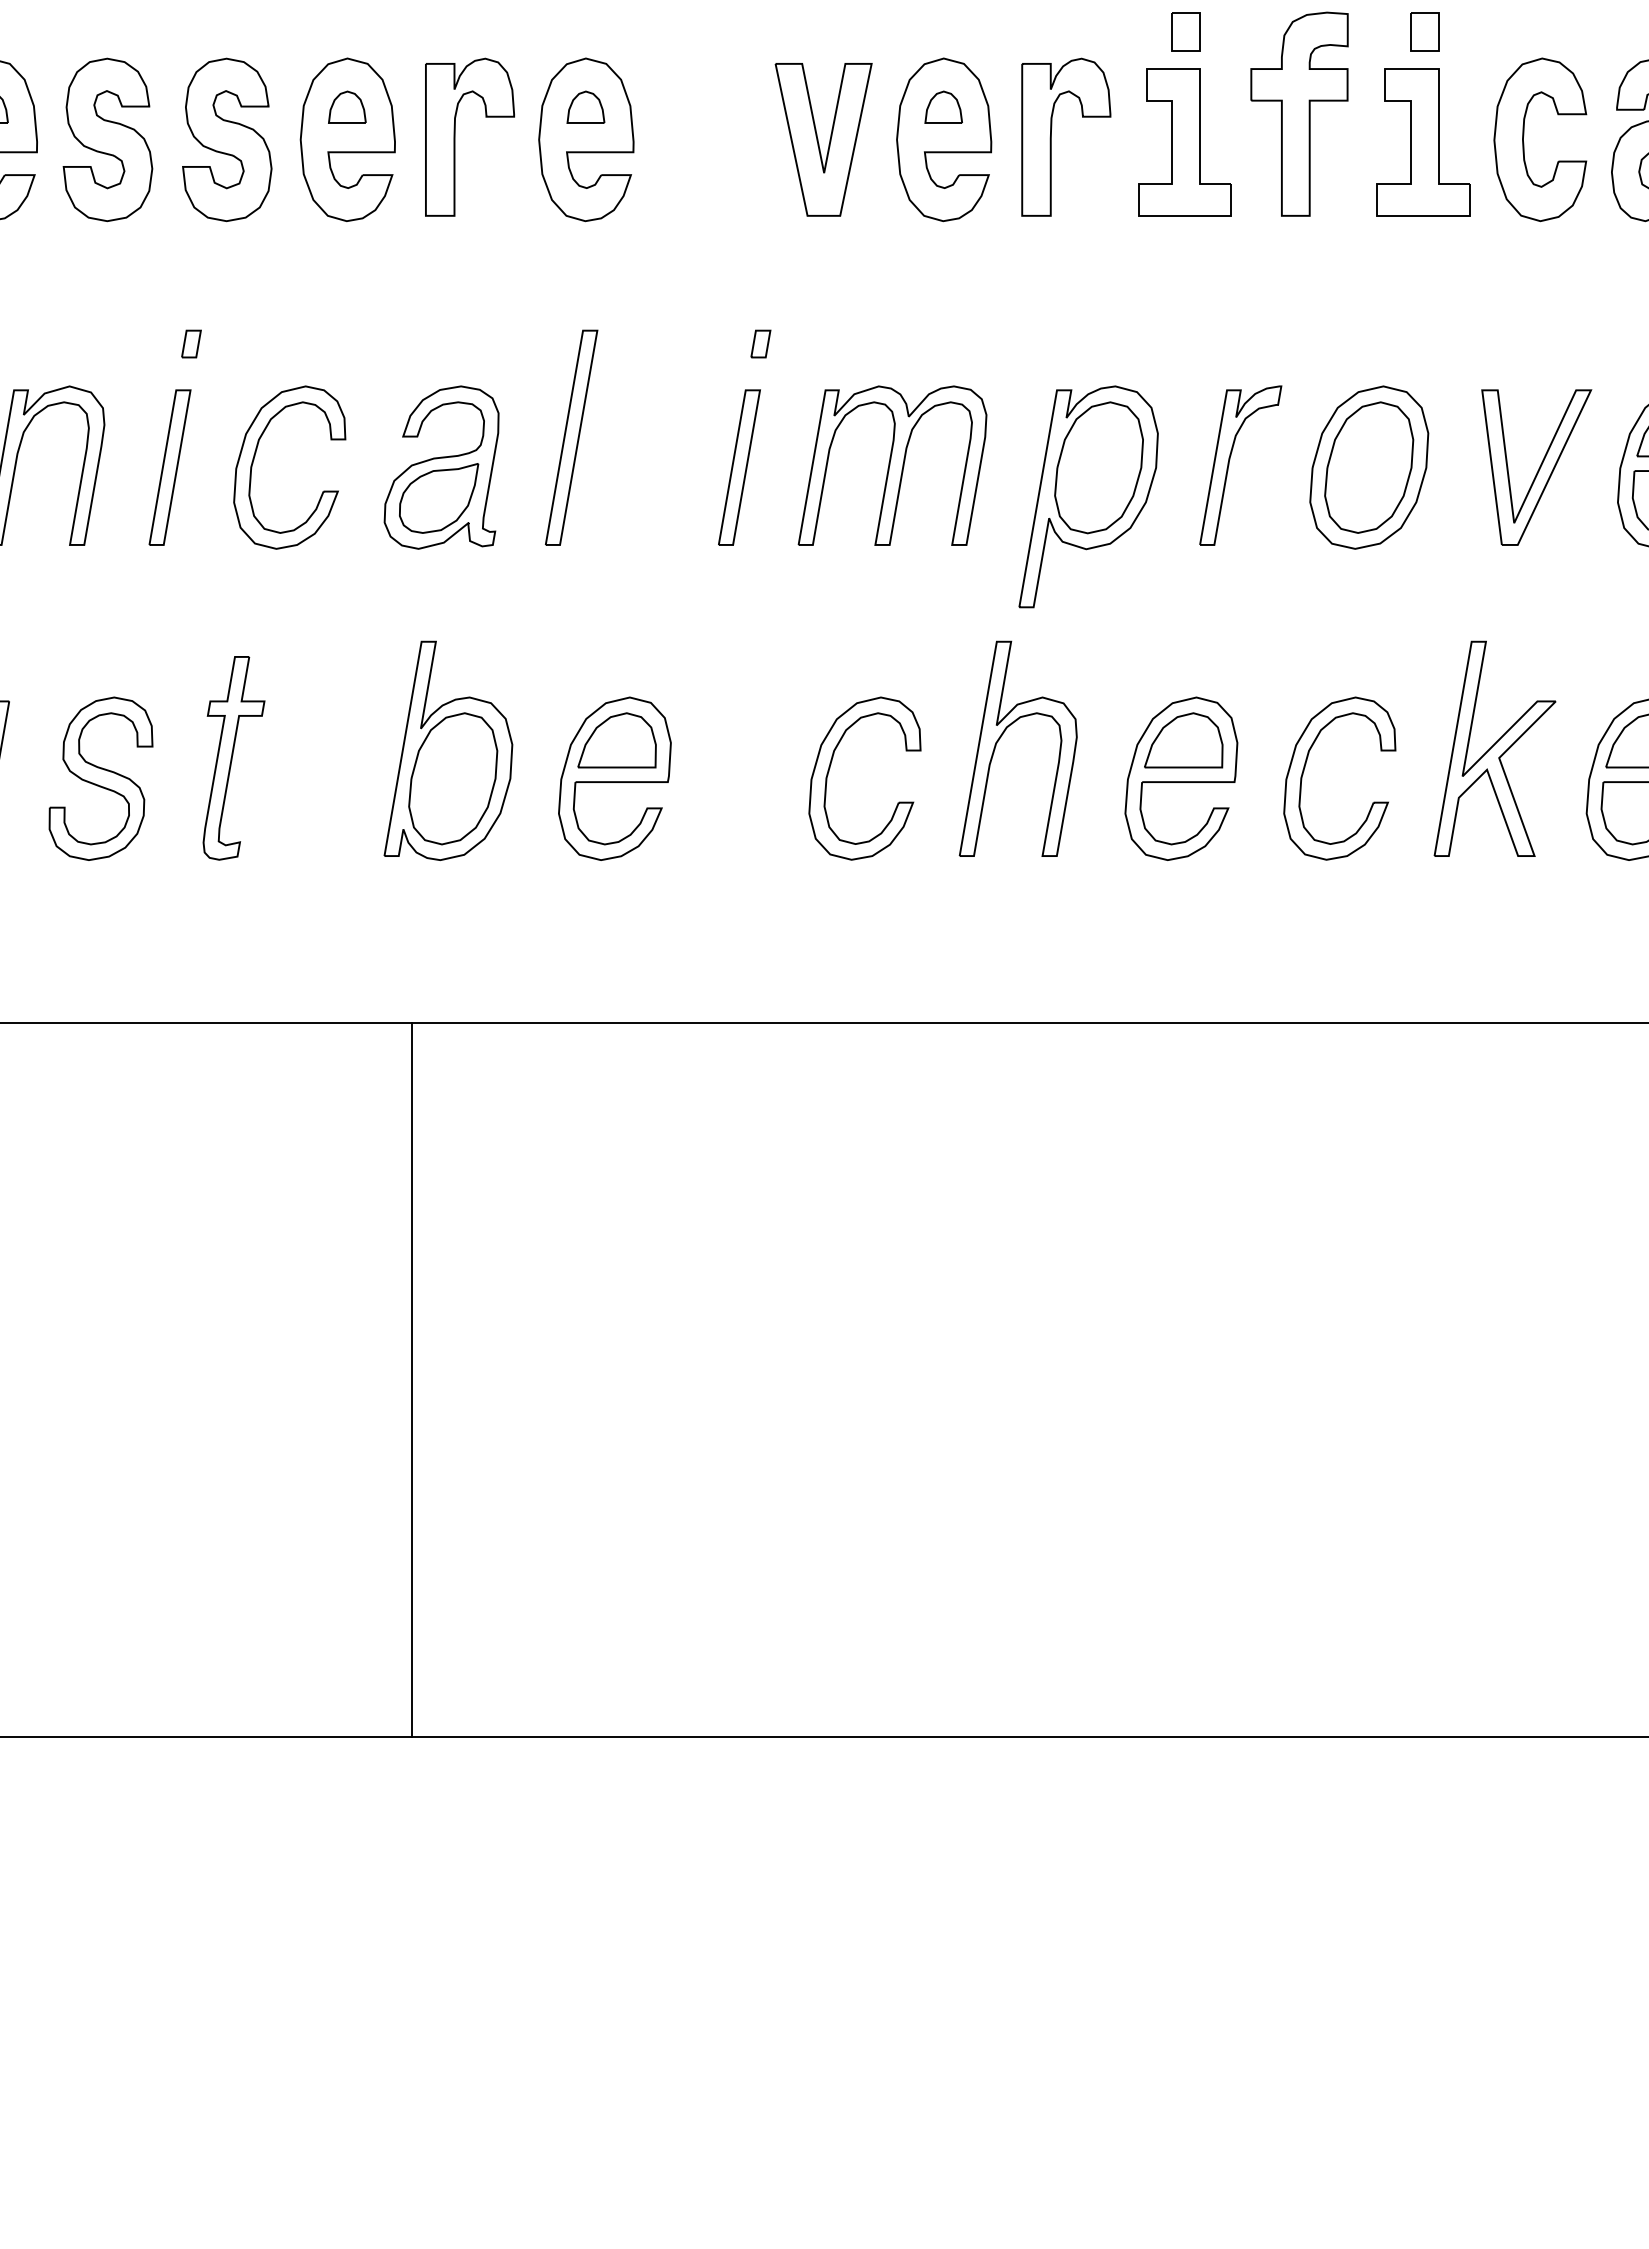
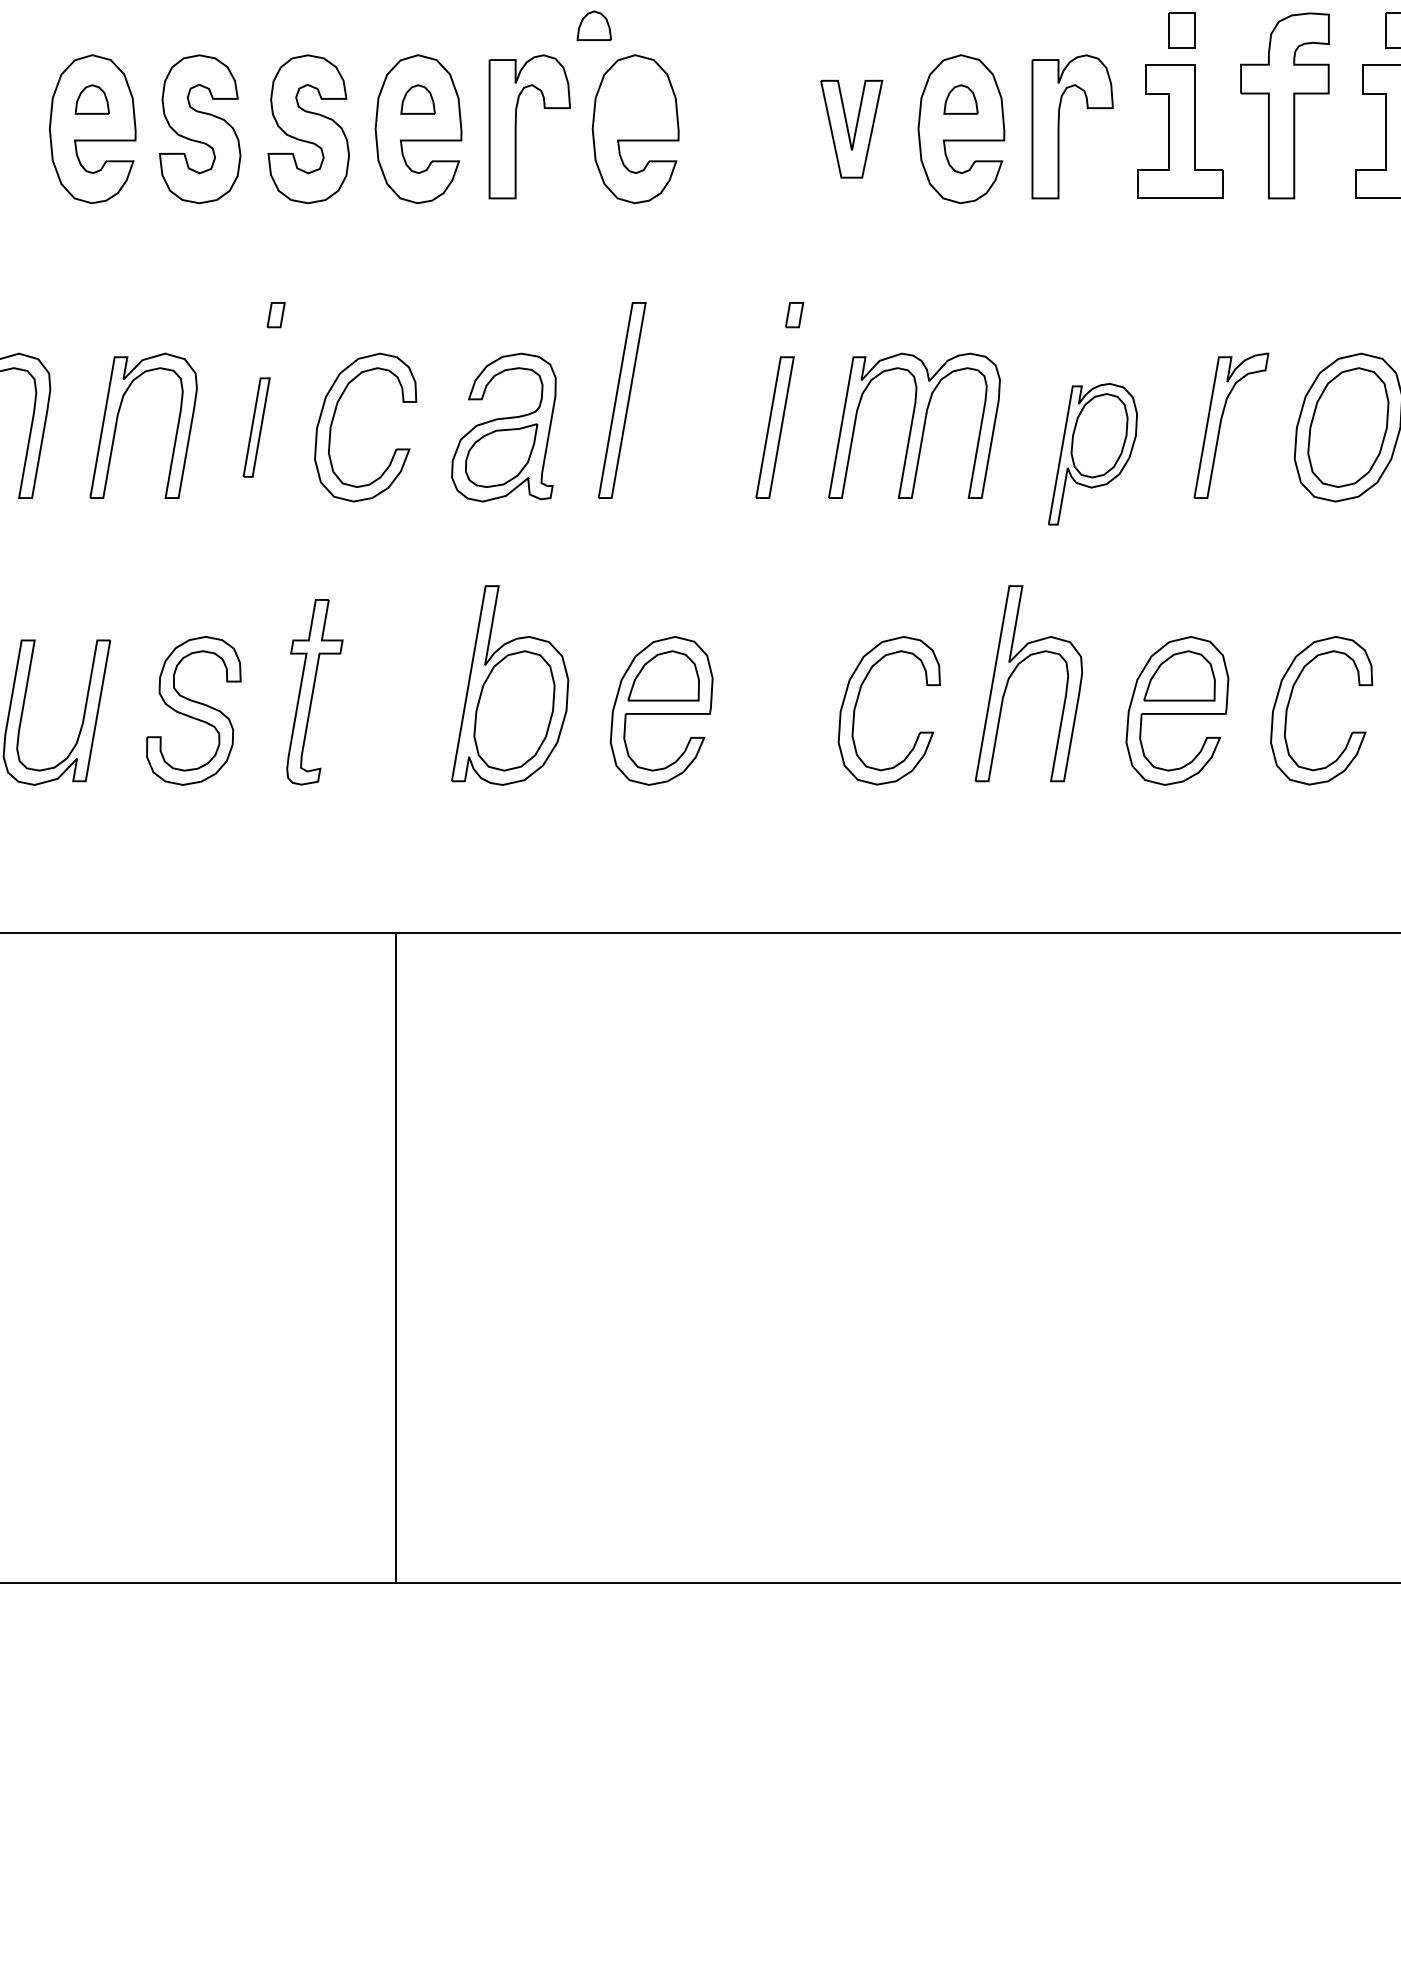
part: (585, 106) -> (593, 25), moved
part: (823, 139) -> (851, 128), size x0.7
part: (169, 467) -> (256, 427), size x0.7
part: (1088, 496) -> (1092, 453), size x0.7
line: (411, 1379) -> (395, 1257), moved

